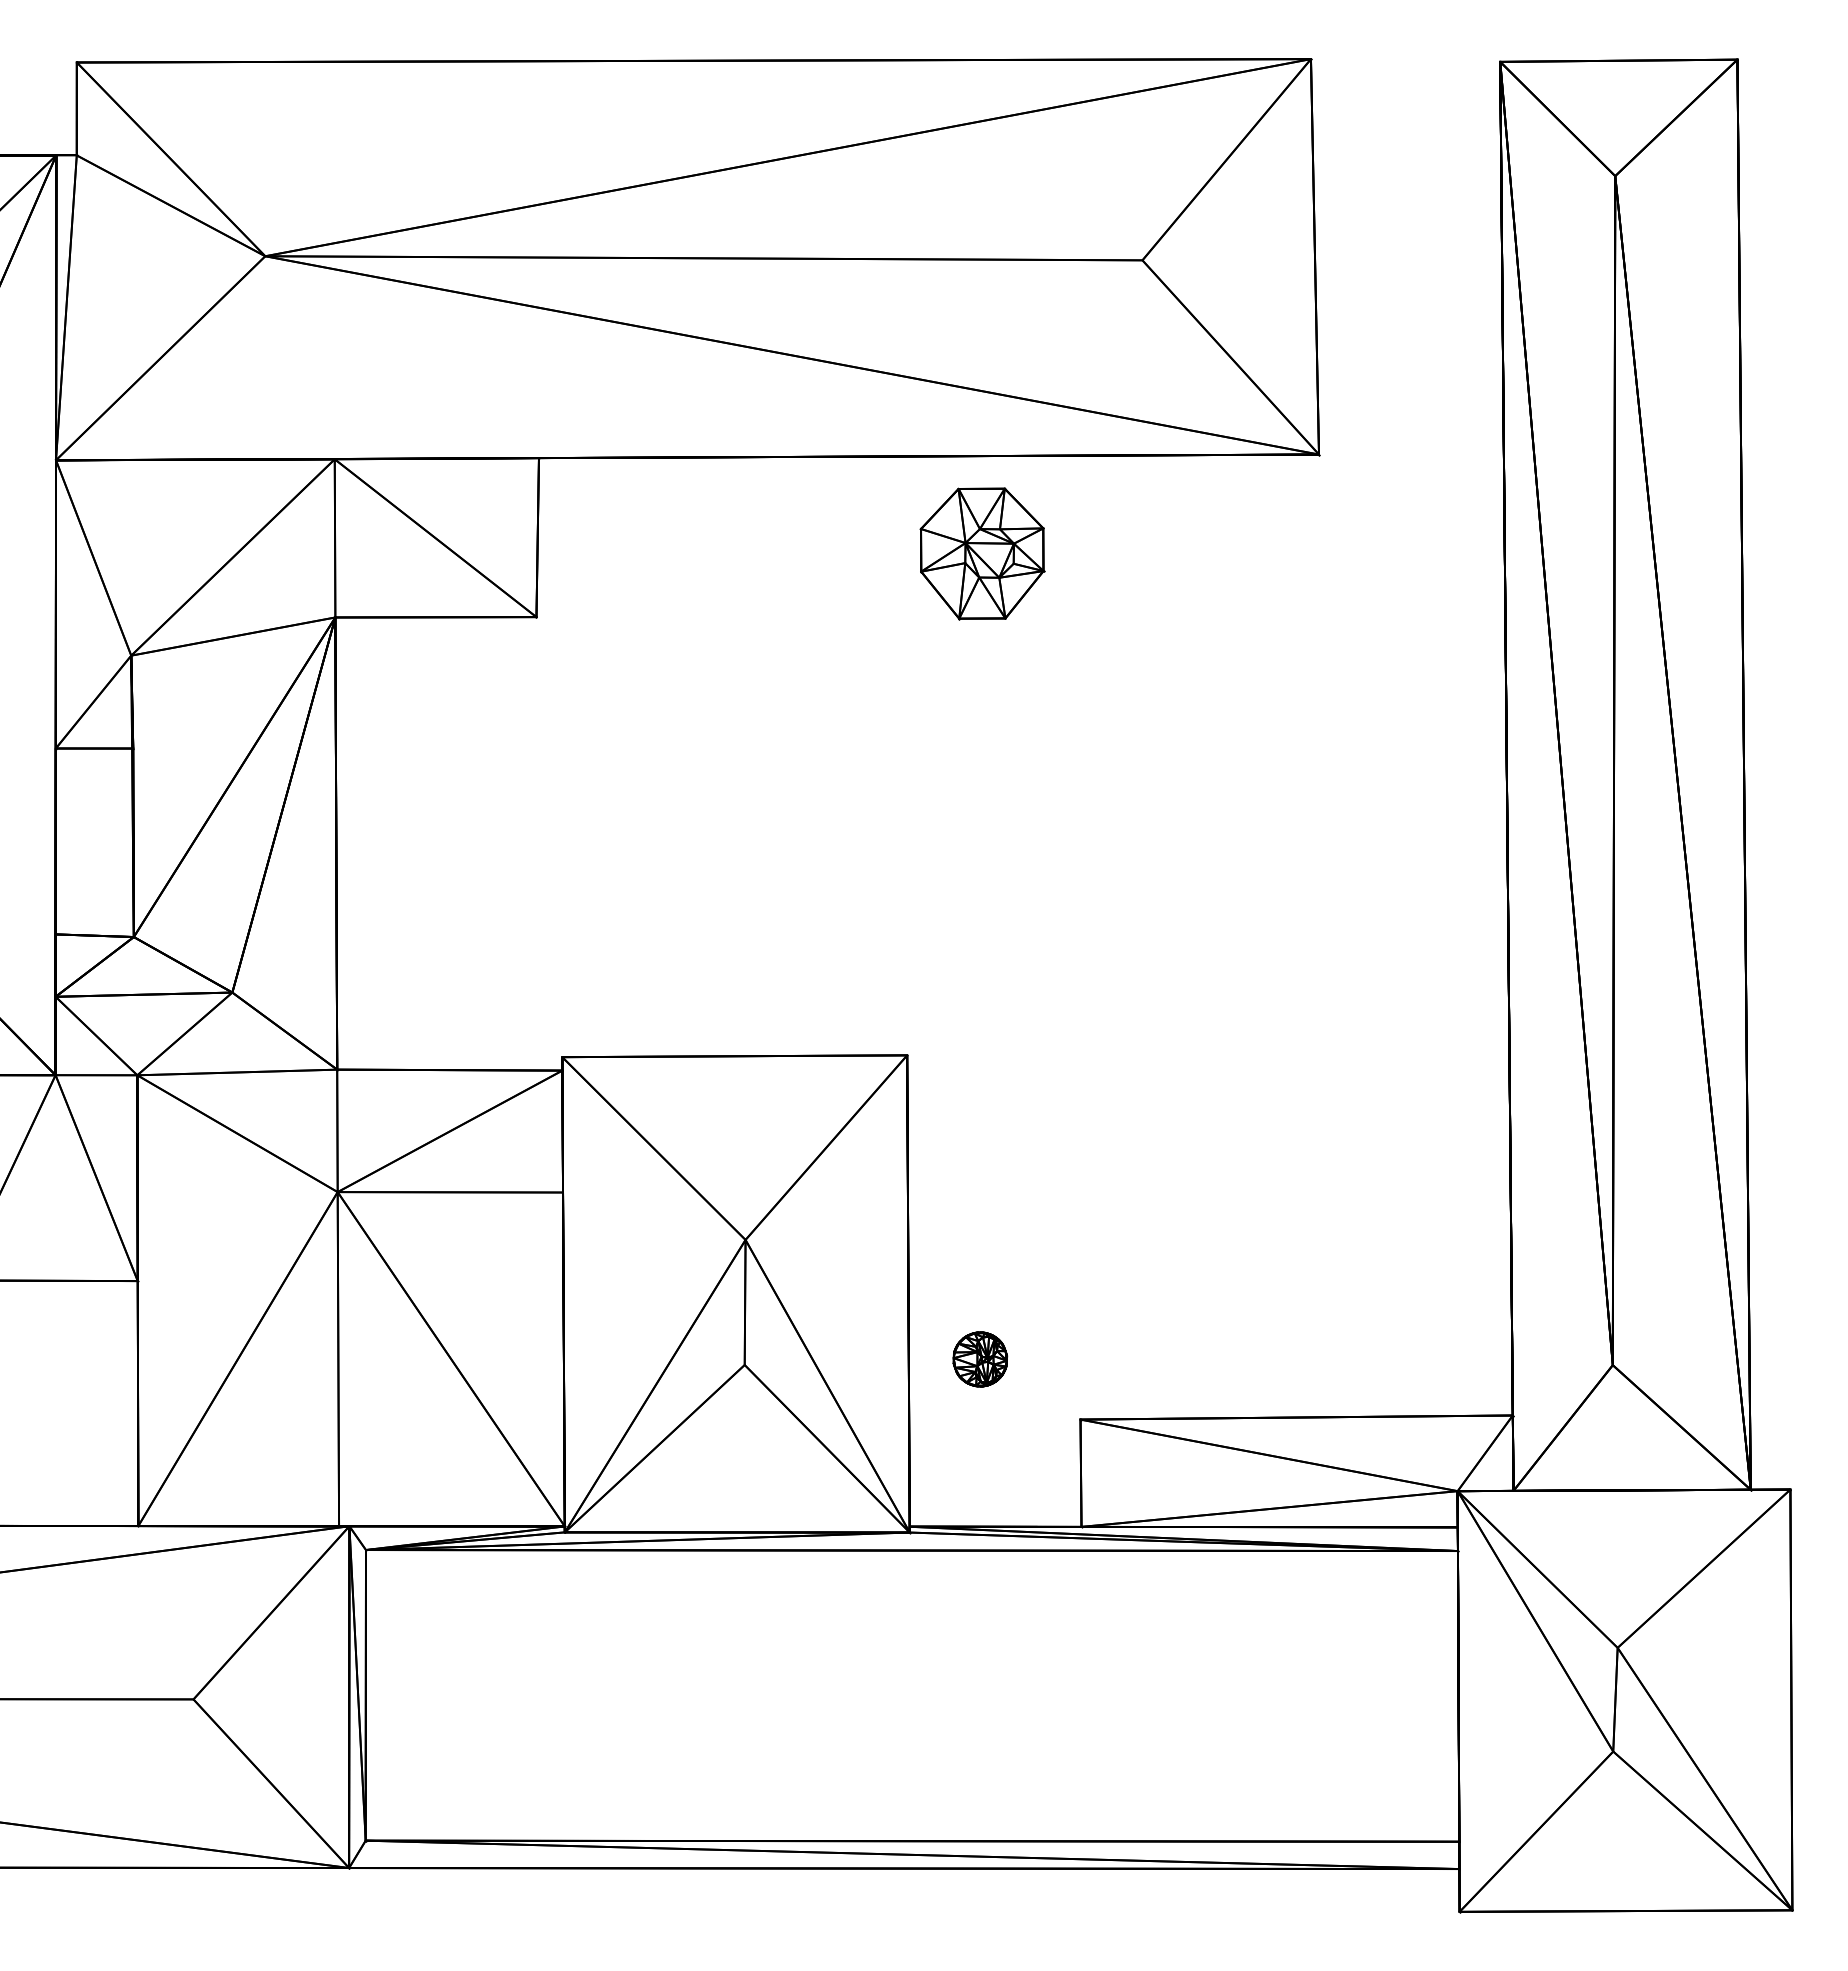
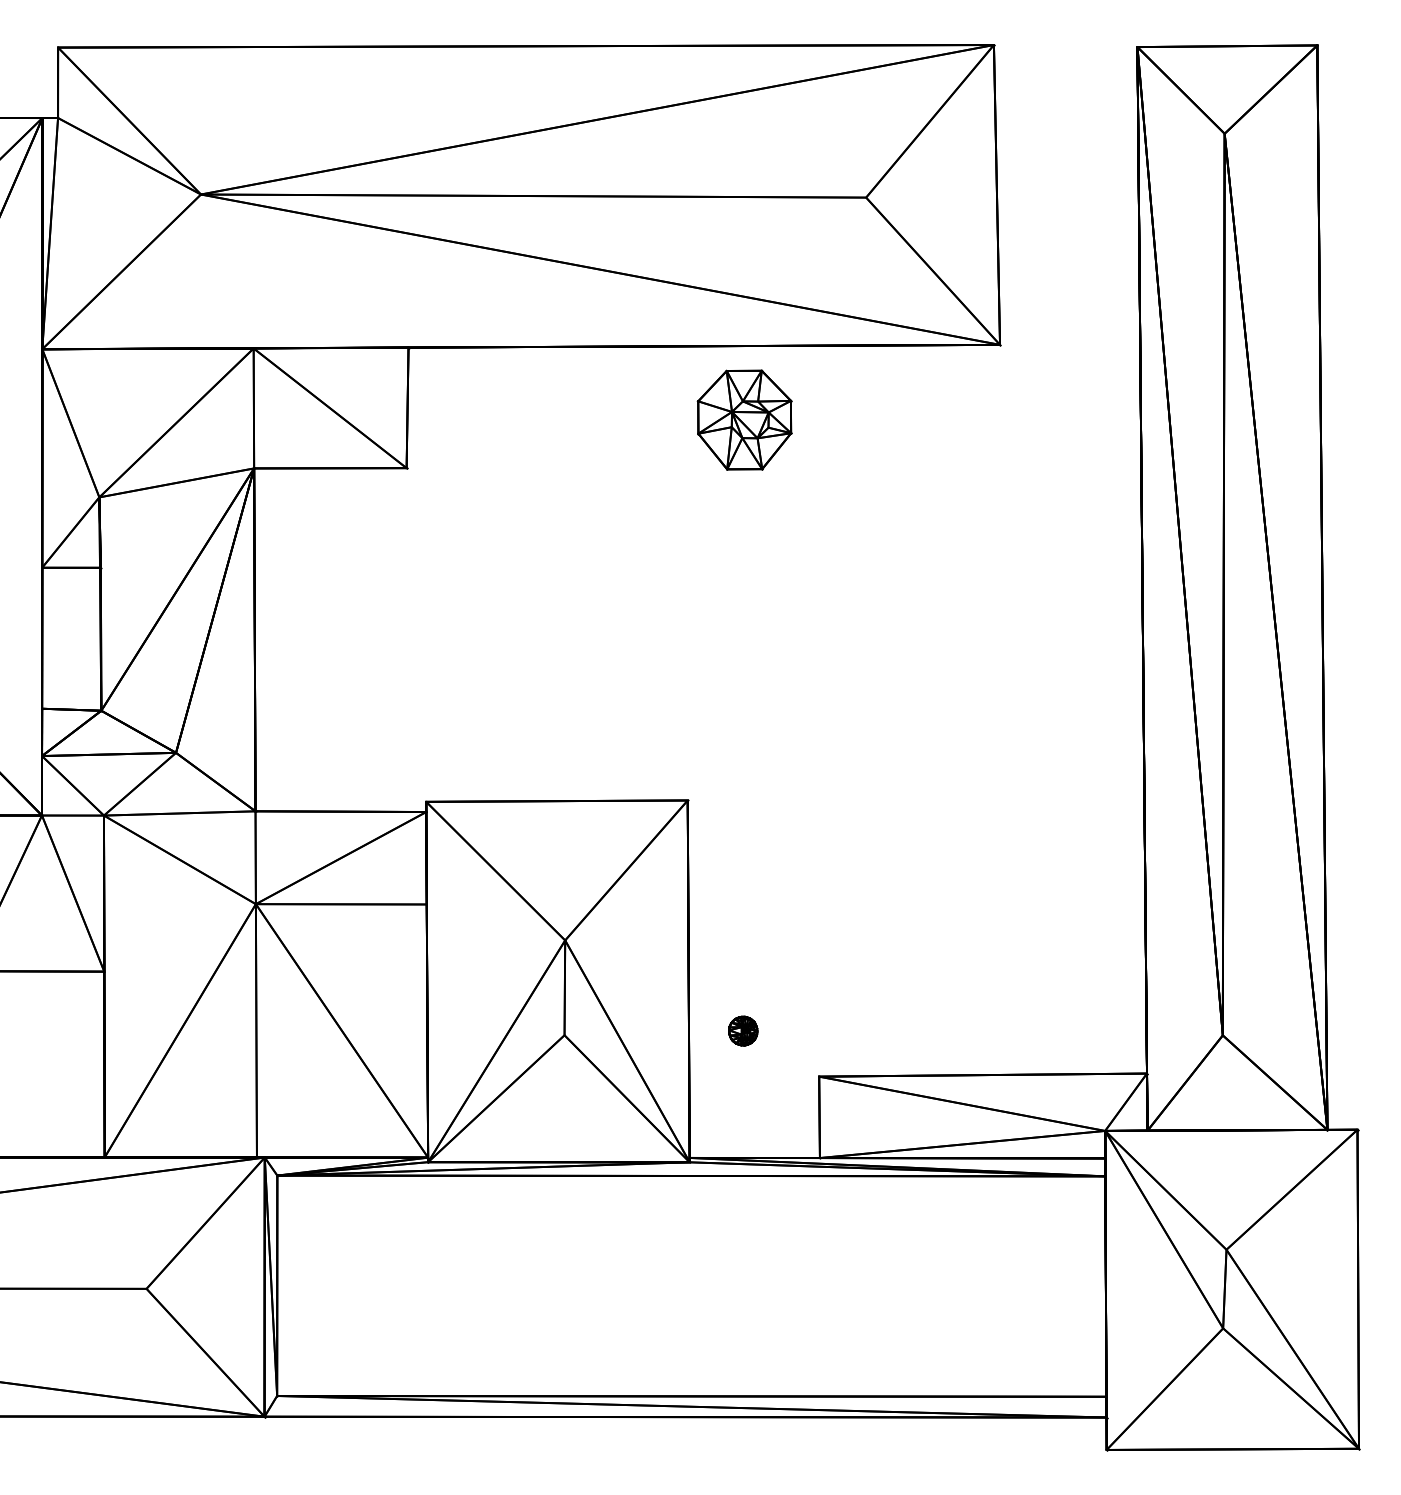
part: (980, 1359) -> (743, 1031), size x0.7

